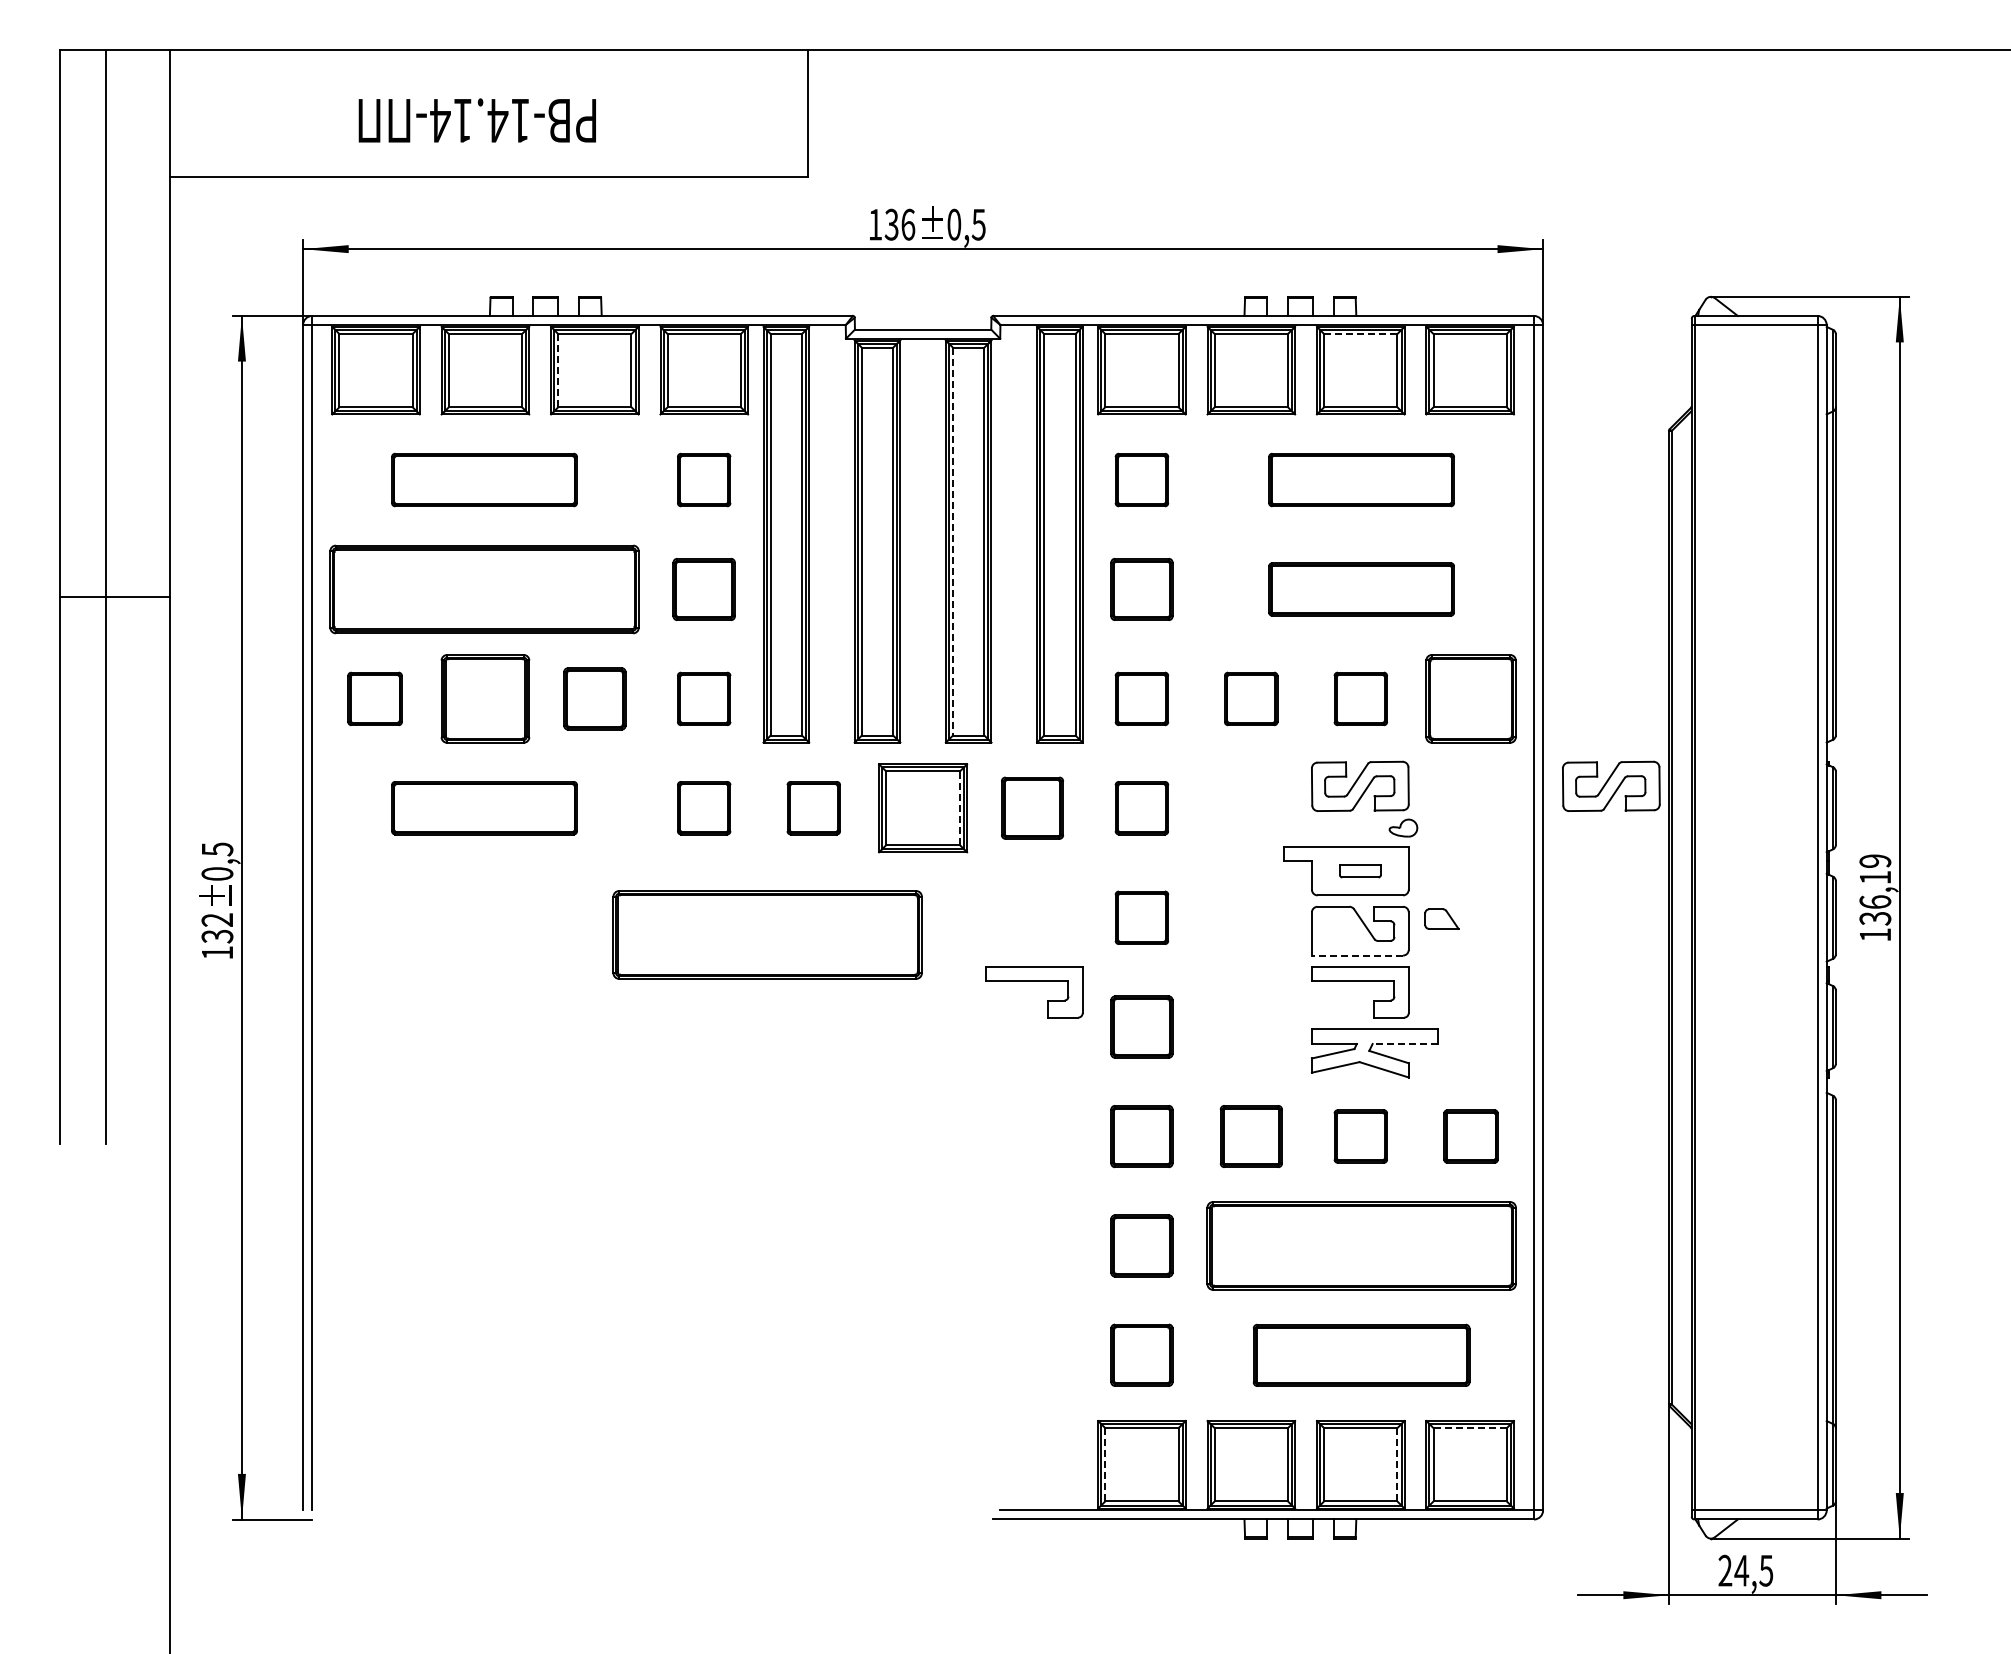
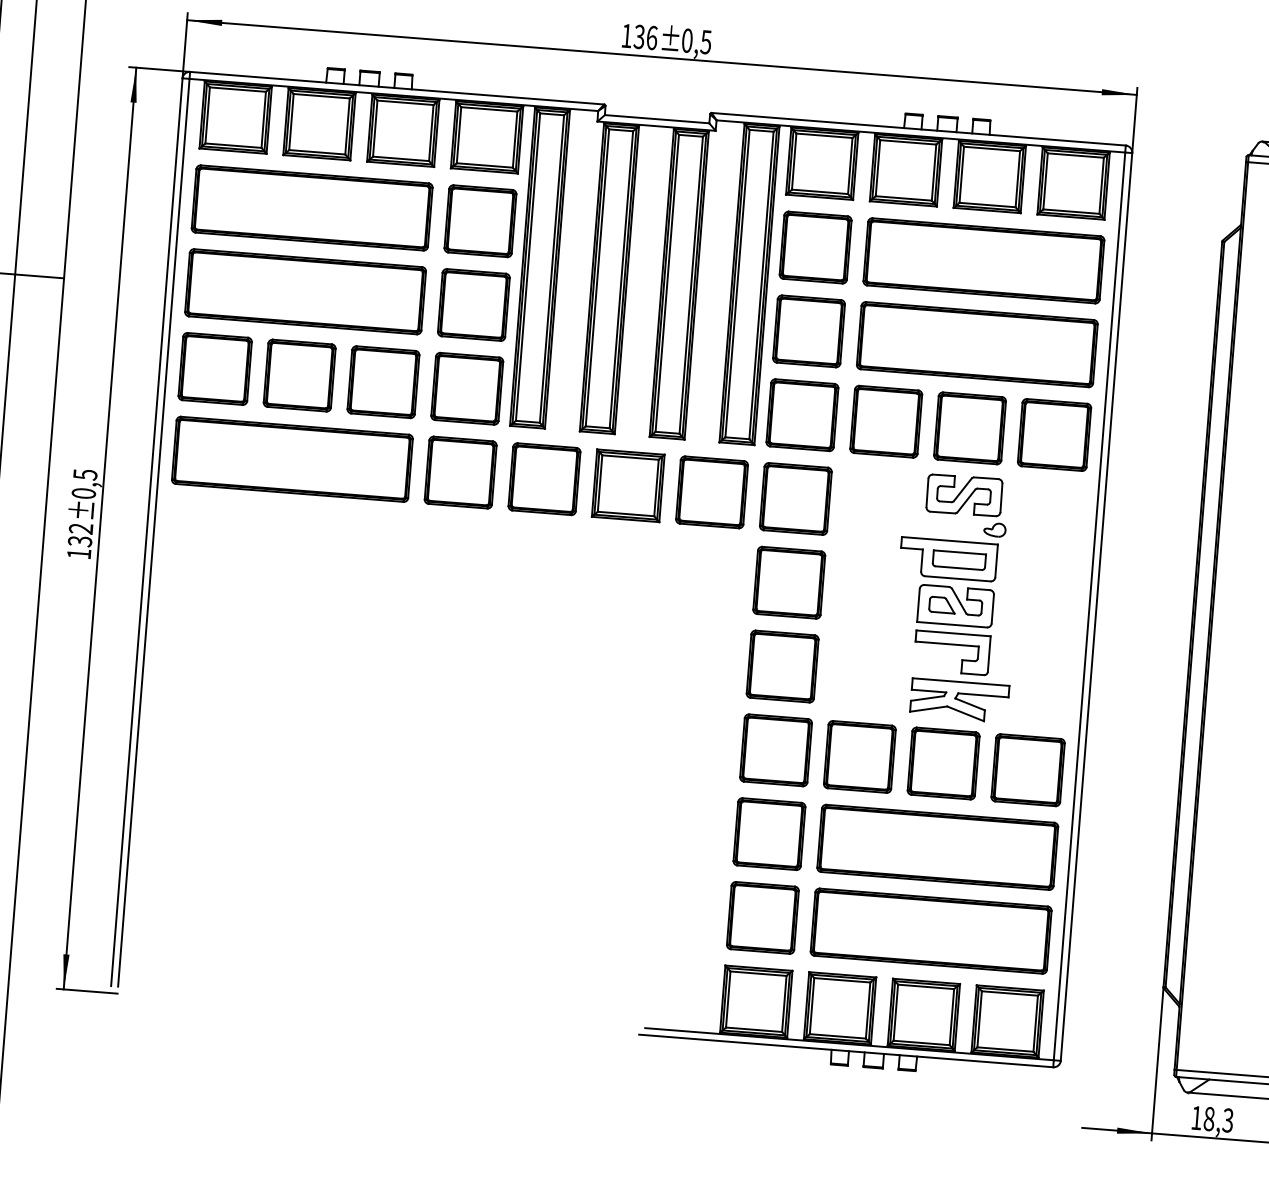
line: (1360, 334) -> (991, 149), dashed -> solid
line: (558, 370) -> (375, 128), dashed -> solid
part: (484, 479) -> (312, 207), size x1.67
part: (703, 479) -> (479, 220), size x1.67
part: (1141, 479) -> (815, 247), size x1.67
part: (1361, 479) -> (983, 260), size x1.67
line: (953, 541) -> (667, 283), dashed -> solid
part: (703, 589) -> (473, 304), size x1.43
part: (1141, 589) -> (808, 331), size x1.43
part: (1361, 589) -> (977, 344), size x1.67
part: (374, 698) -> (214, 368), size x1.67
part: (594, 698) -> (383, 381), size x1.43
part: (703, 698) -> (466, 388), size x1.67
part: (1141, 698) -> (802, 414), size x1.67
part: (1250, 698) -> (885, 421), size x1.67
part: (1360, 698) -> (969, 428), size x1.67
part: (1611, 785) -> (1156, 509), removed
part: (484, 807) -> (292, 458), size x1.67
part: (703, 807) -> (460, 471), size x1.67
part: (813, 807) -> (544, 478), size x1.67
part: (1032, 807) -> (712, 491), size x1.43
part: (1141, 807) -> (795, 498), size x1.67
line: (959, 808) -> (656, 488), dashed -> solid
part: (1360, 871) -> (959, 560), size x1.67
part: (1141, 917) -> (788, 582), size x1.67
part: (1441, 918) -> (942, 604), moved
part: (767, 934) -> (501, 573), removed
line: (1357, 955) -> (952, 624), dashed -> solid
part: (1034, 981) -> (703, 625), removed
part: (1141, 1026) -> (782, 666), size x1.43
line: (1405, 1044) -> (983, 695), dashed -> solid
part: (1141, 1136) -> (775, 750), size x1.43
part: (1251, 1136) -> (859, 756), size x1.43
part: (1360, 1136) -> (943, 763), size x1.67
part: (1470, 1136) -> (1027, 770), size x1.67
part: (1141, 1245) -> (769, 833), size x1.43
part: (1141, 1354) -> (762, 917), size x1.43
part: (1361, 1355) -> (931, 931), size x1.43
line: (1470, 1428) -> (1010, 993), dashed -> solid
line: (1105, 1464) -> (728, 999), dashed -> solid
line: (1397, 1464) -> (952, 1016), dashed -> solid
text: (1745, 1570) -> (1212, 1119), 24,5 -> 18,3

